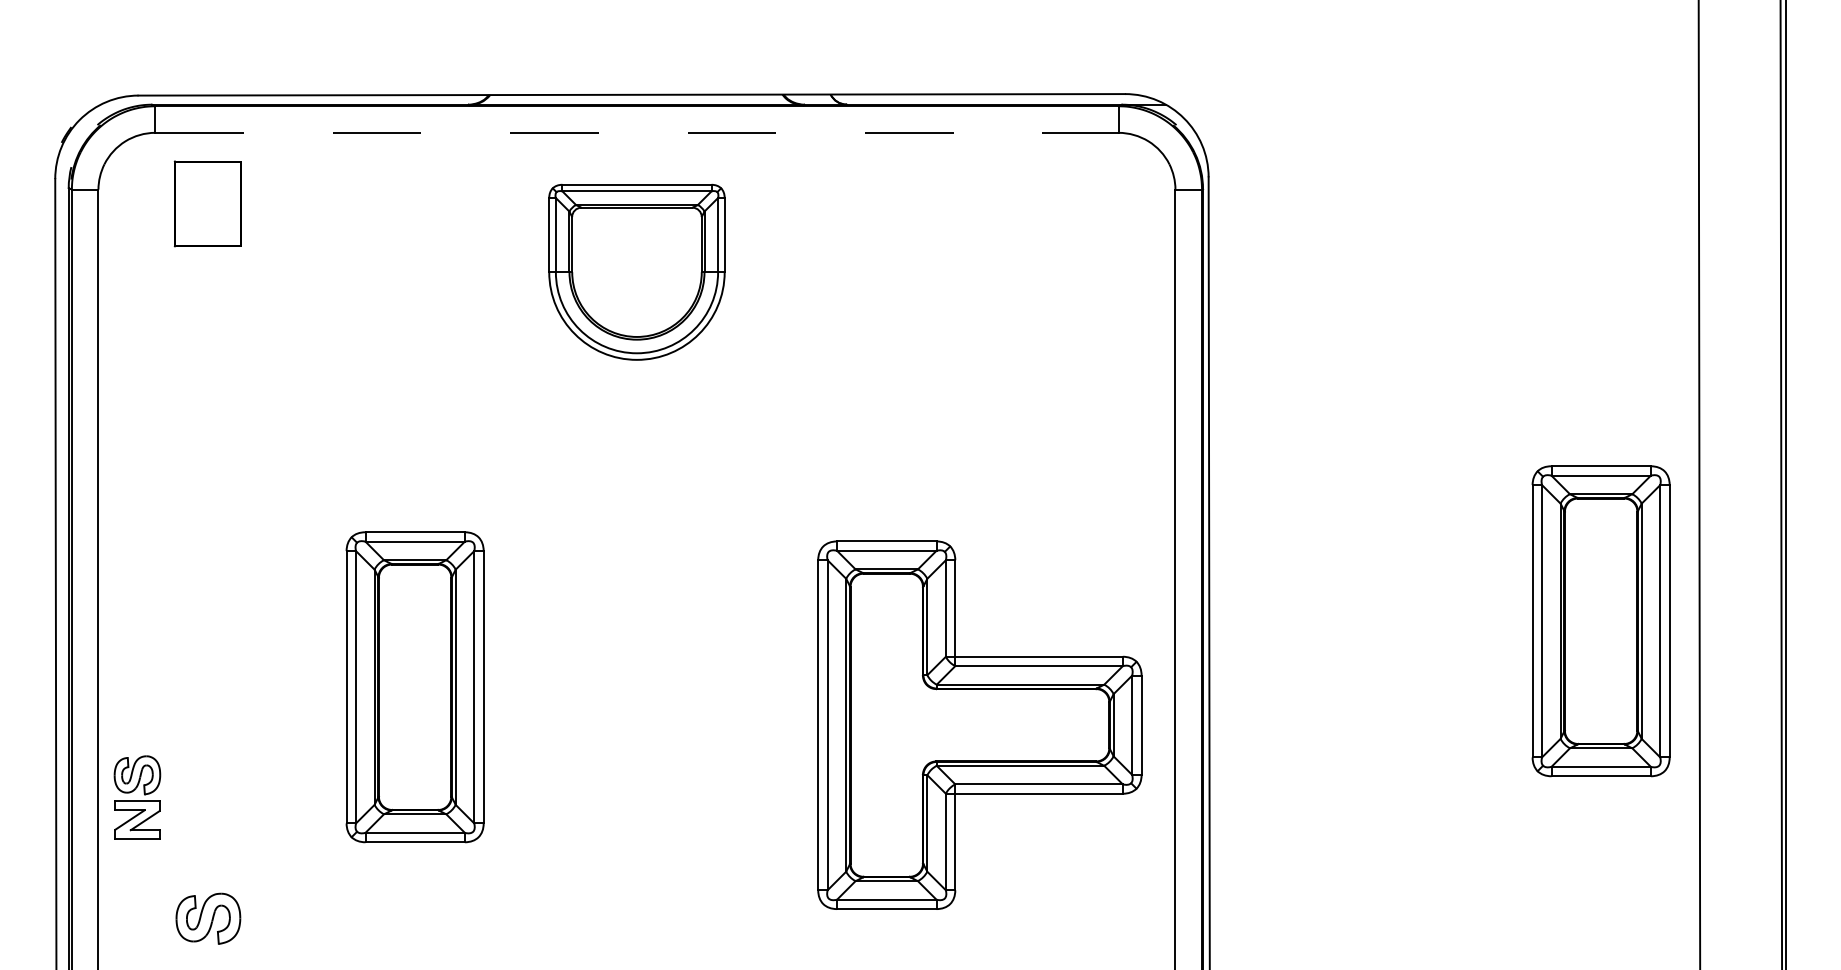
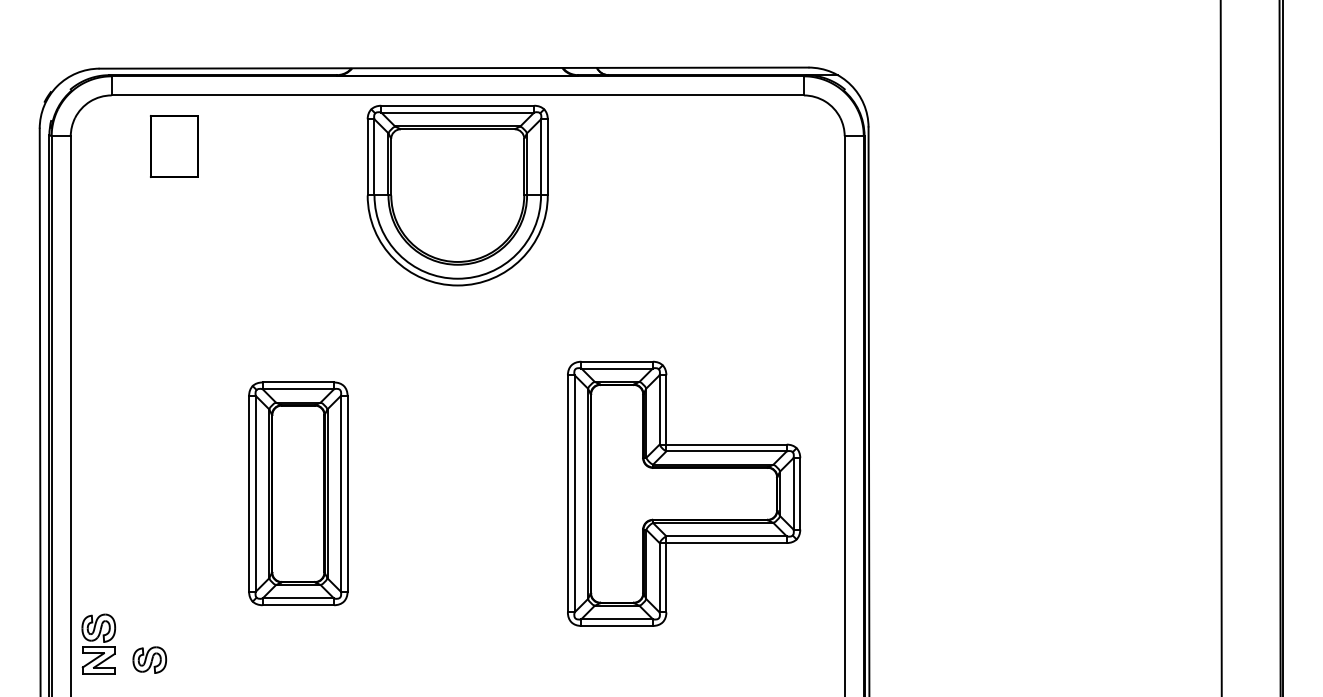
line: (636, 132) -> (457, 95), dashed -> solid
part: (207, 203) -> (174, 146), moved
part: (636, 272) -> (457, 195), size x1.43
part: (1600, 621) -> (1150, 446), removed
part: (979, 724) -> (683, 493), moved
part: (137, 797) -> (98, 644), moved
part: (208, 918) -> (149, 660), size x0.71

